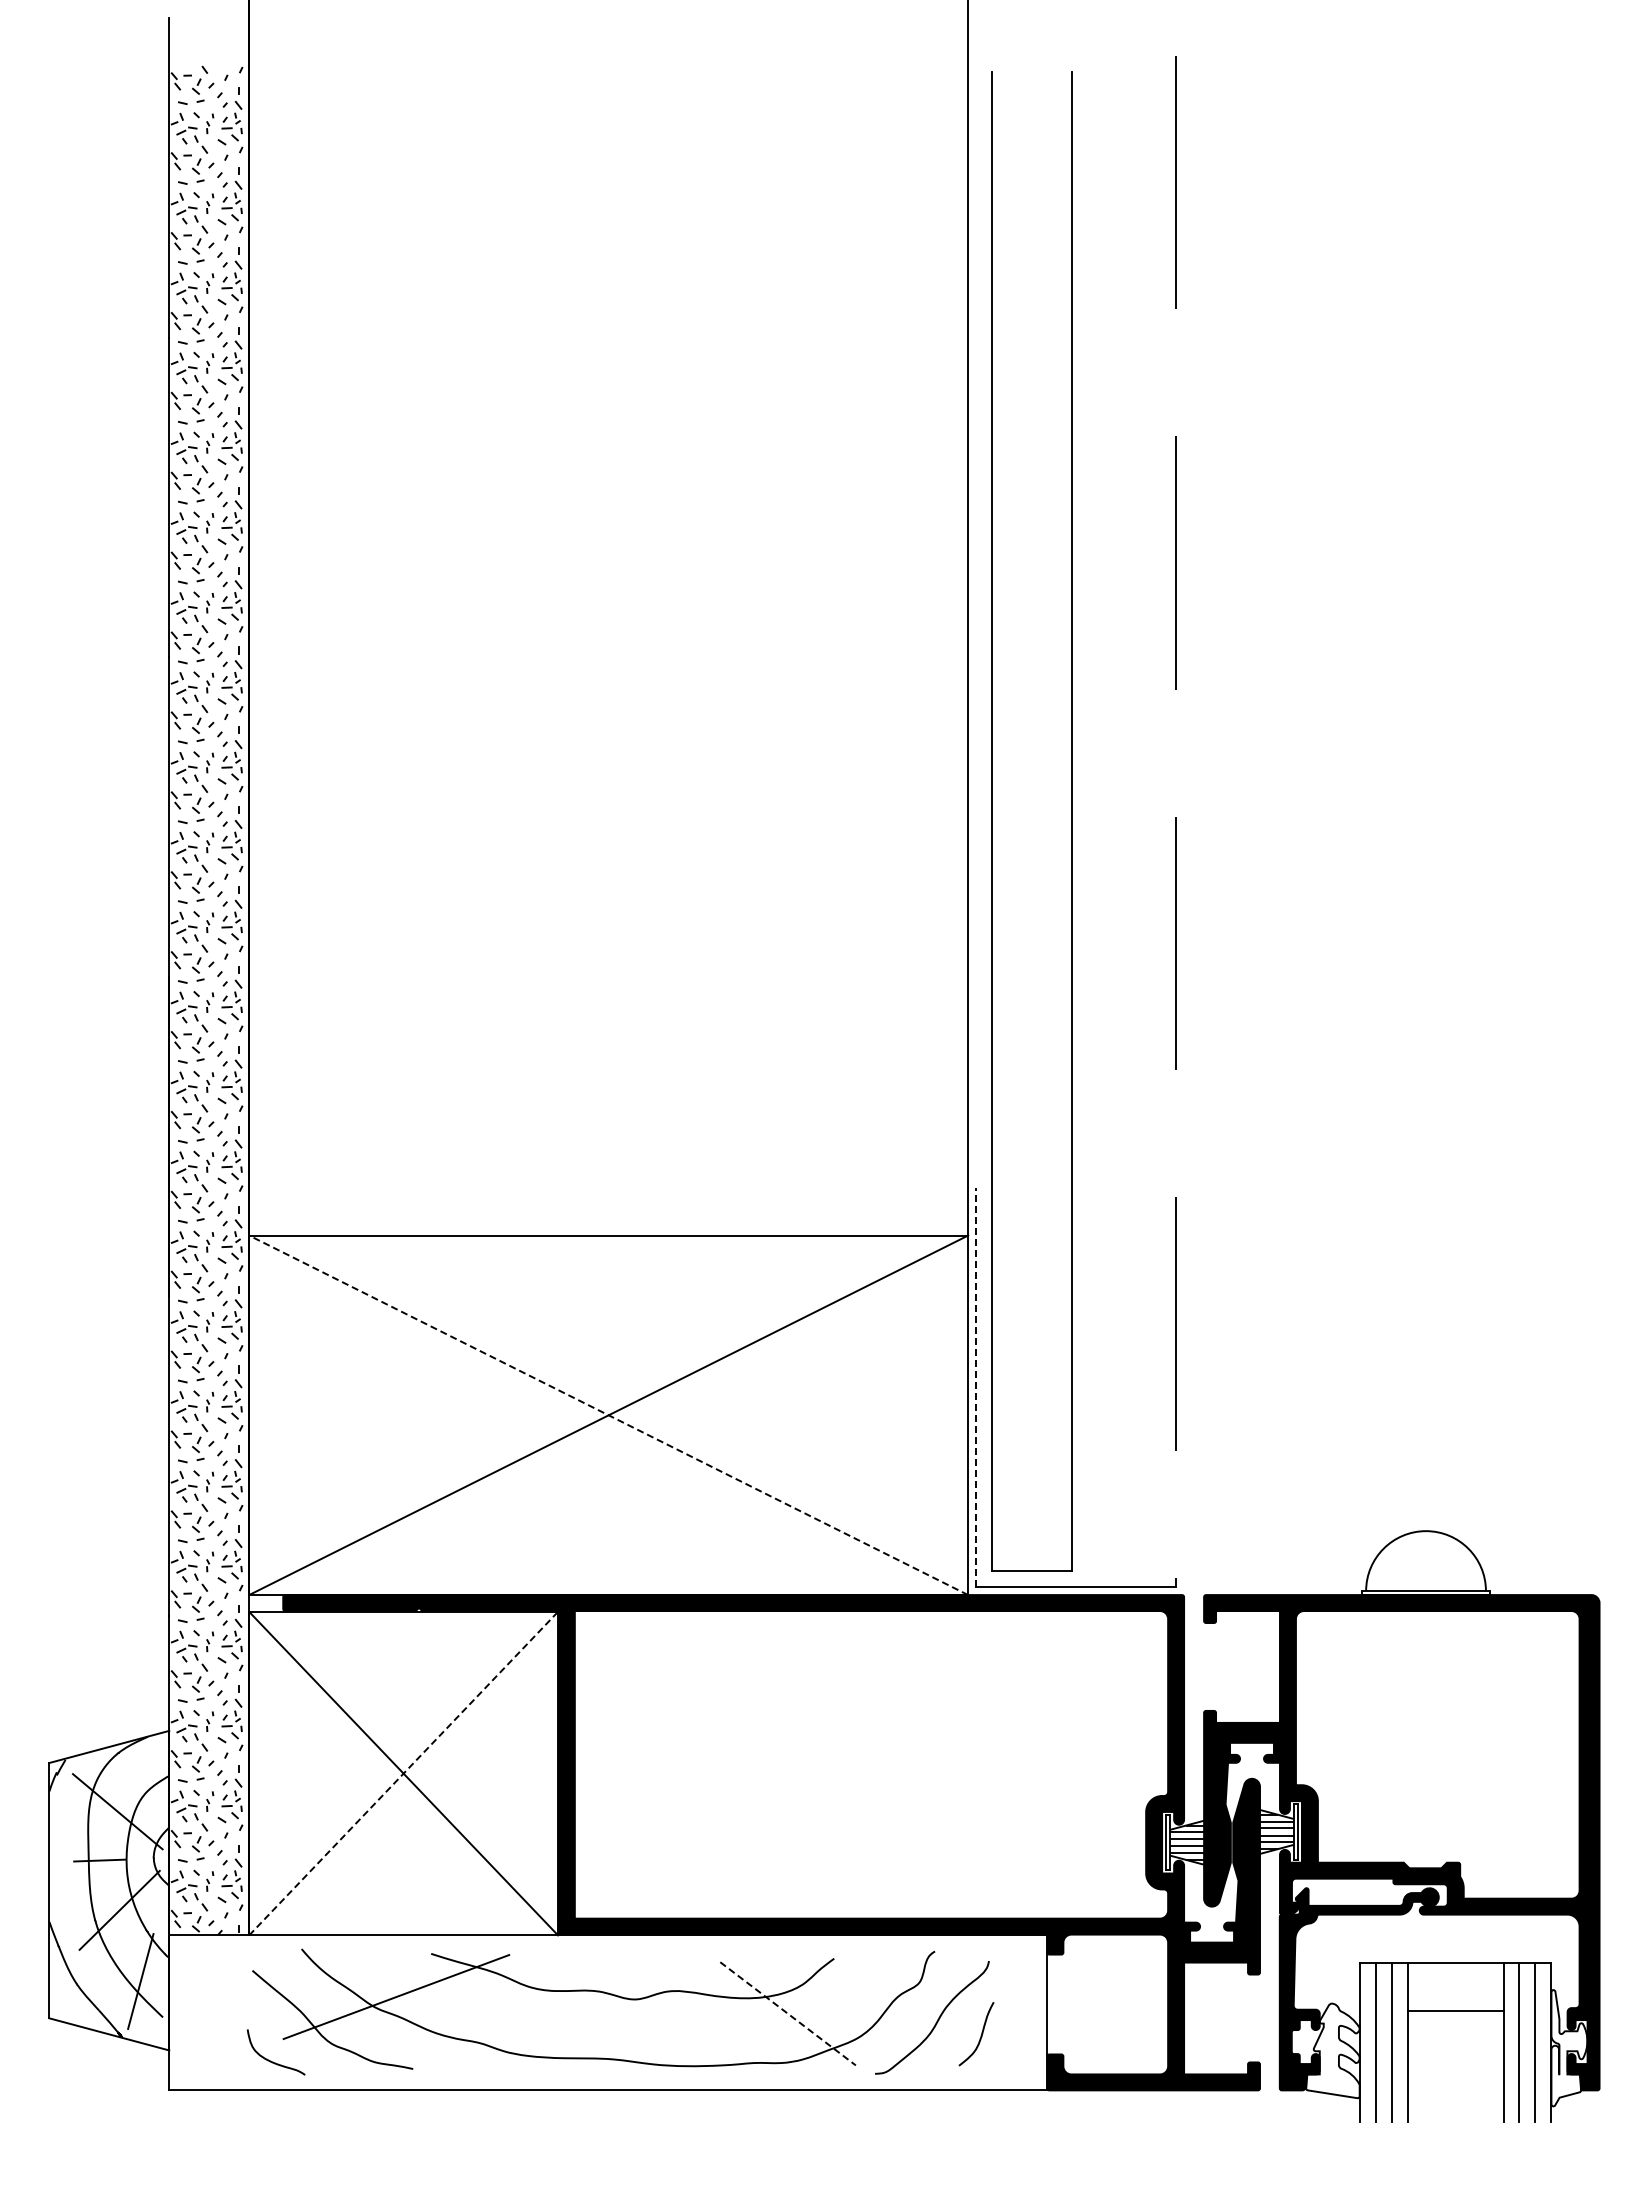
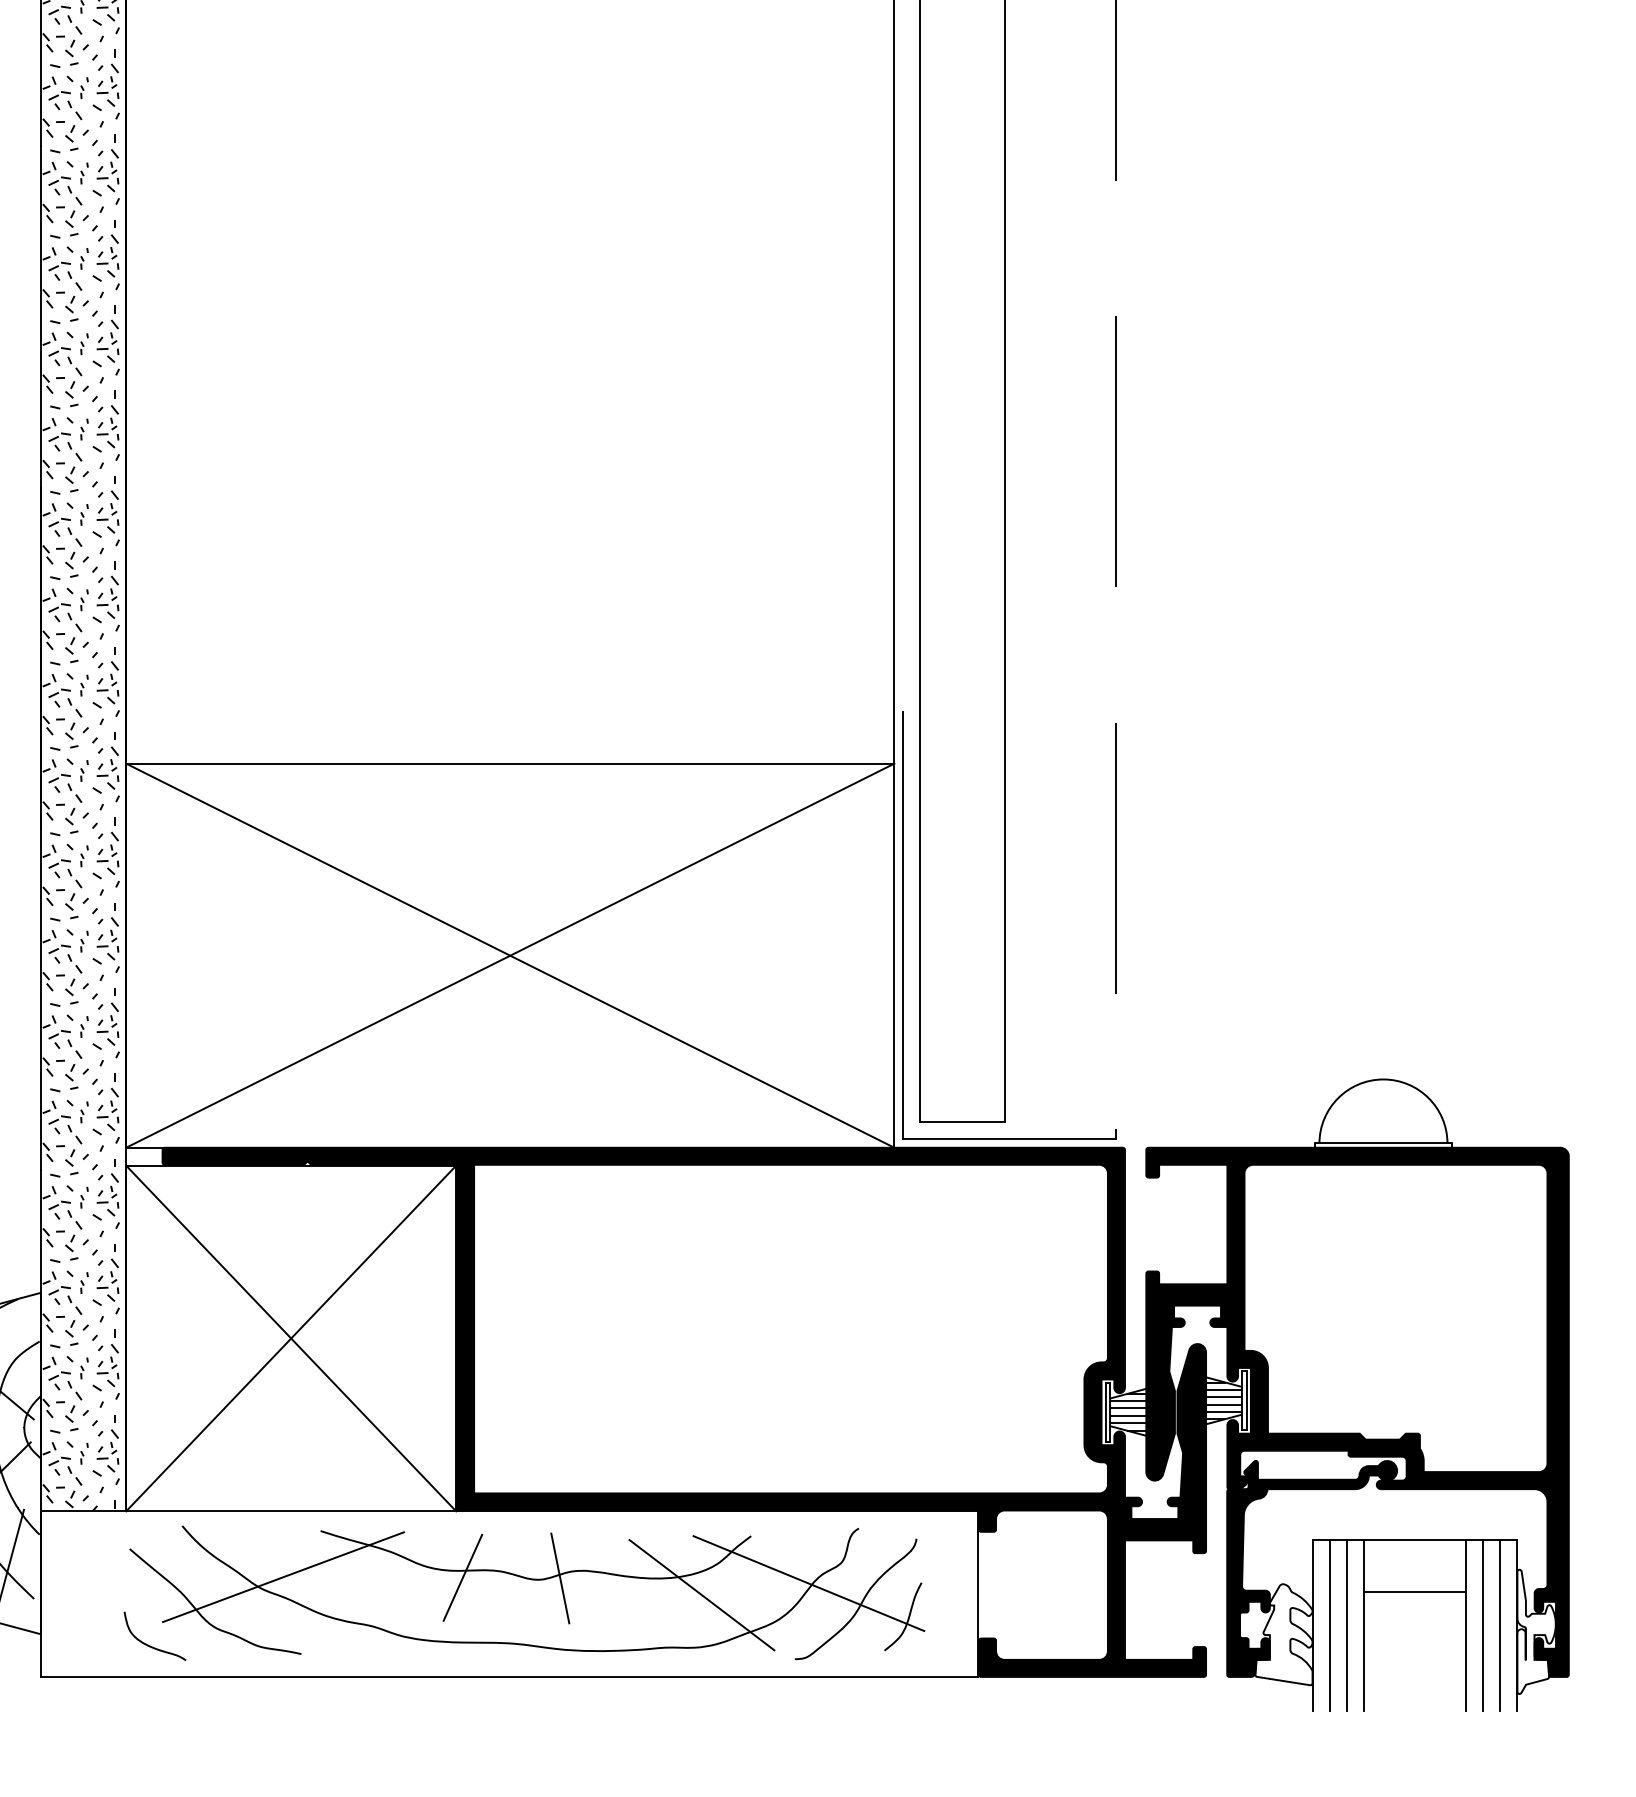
line: (976, 1387) -> (903, 926), dashed -> solid
line: (608, 1415) -> (510, 955), dashed -> solid
line: (403, 1773) -> (291, 1338), dashed -> solid
line: (564, 1997) -> (463, 1577), added
line: (655, 1998) -> (560, 1578), added
line: (888, 2002) -> (809, 1583), added
line: (788, 2014) -> (702, 1595), dashed -> solid

